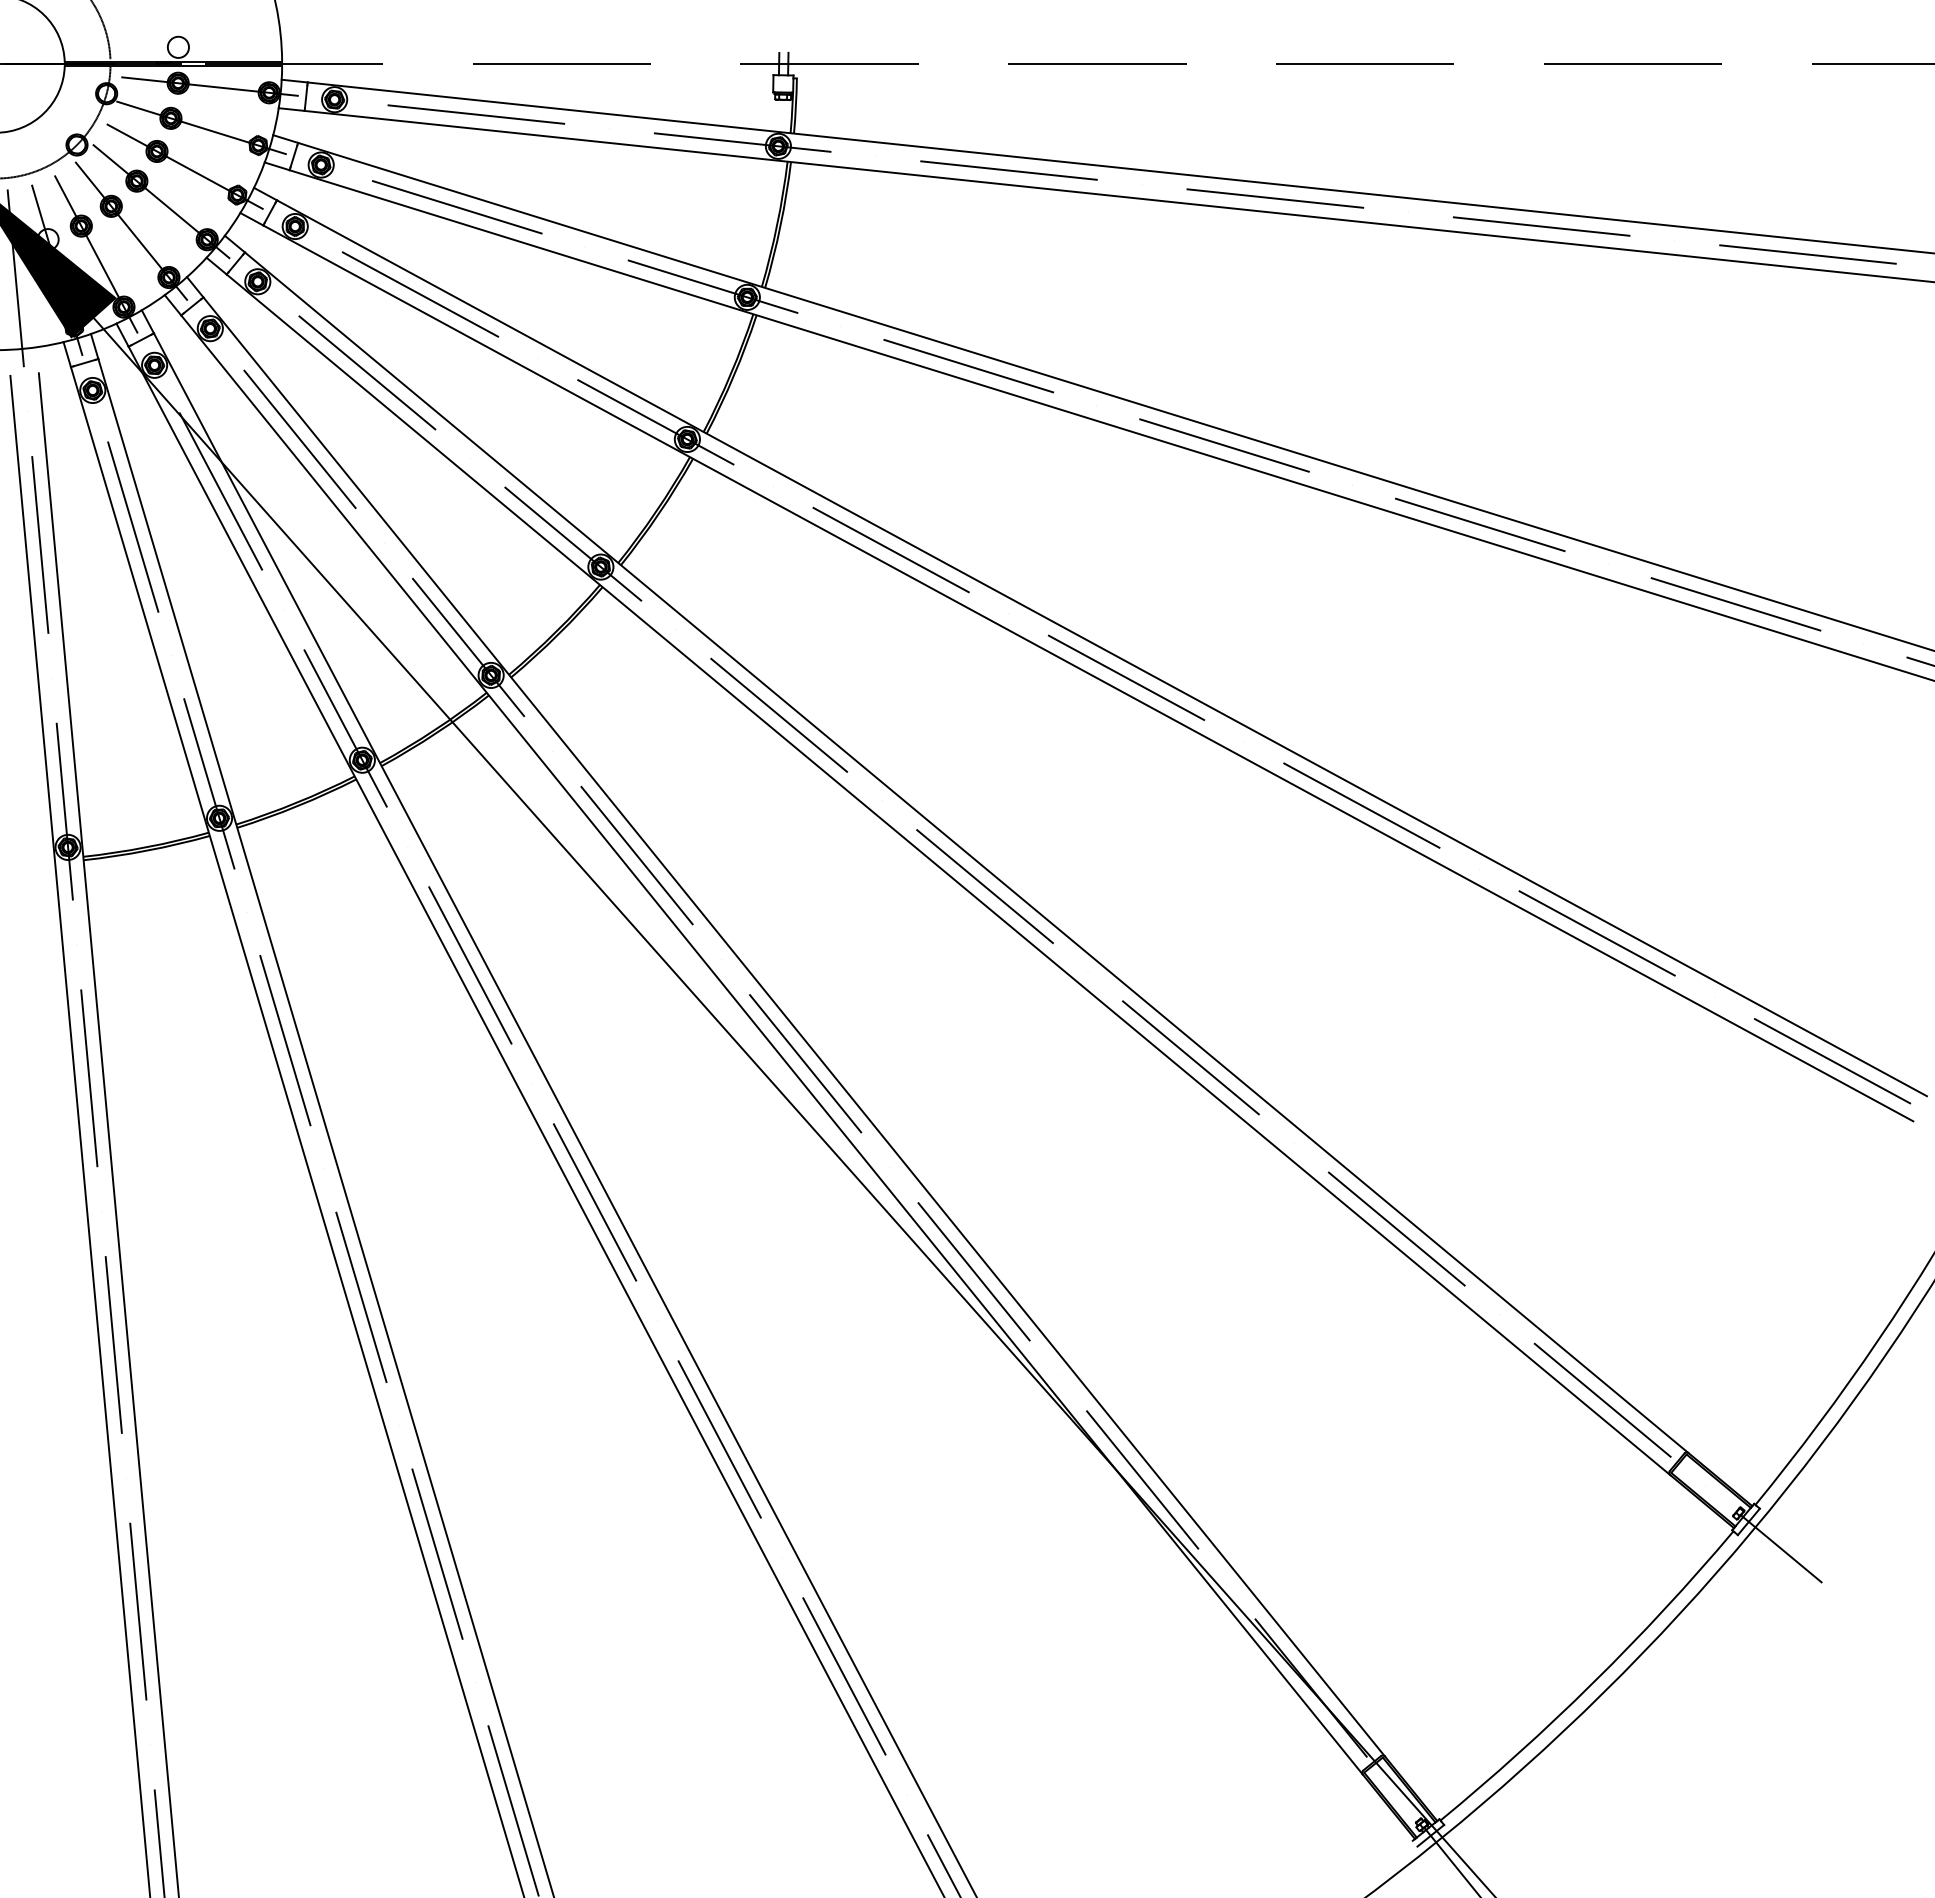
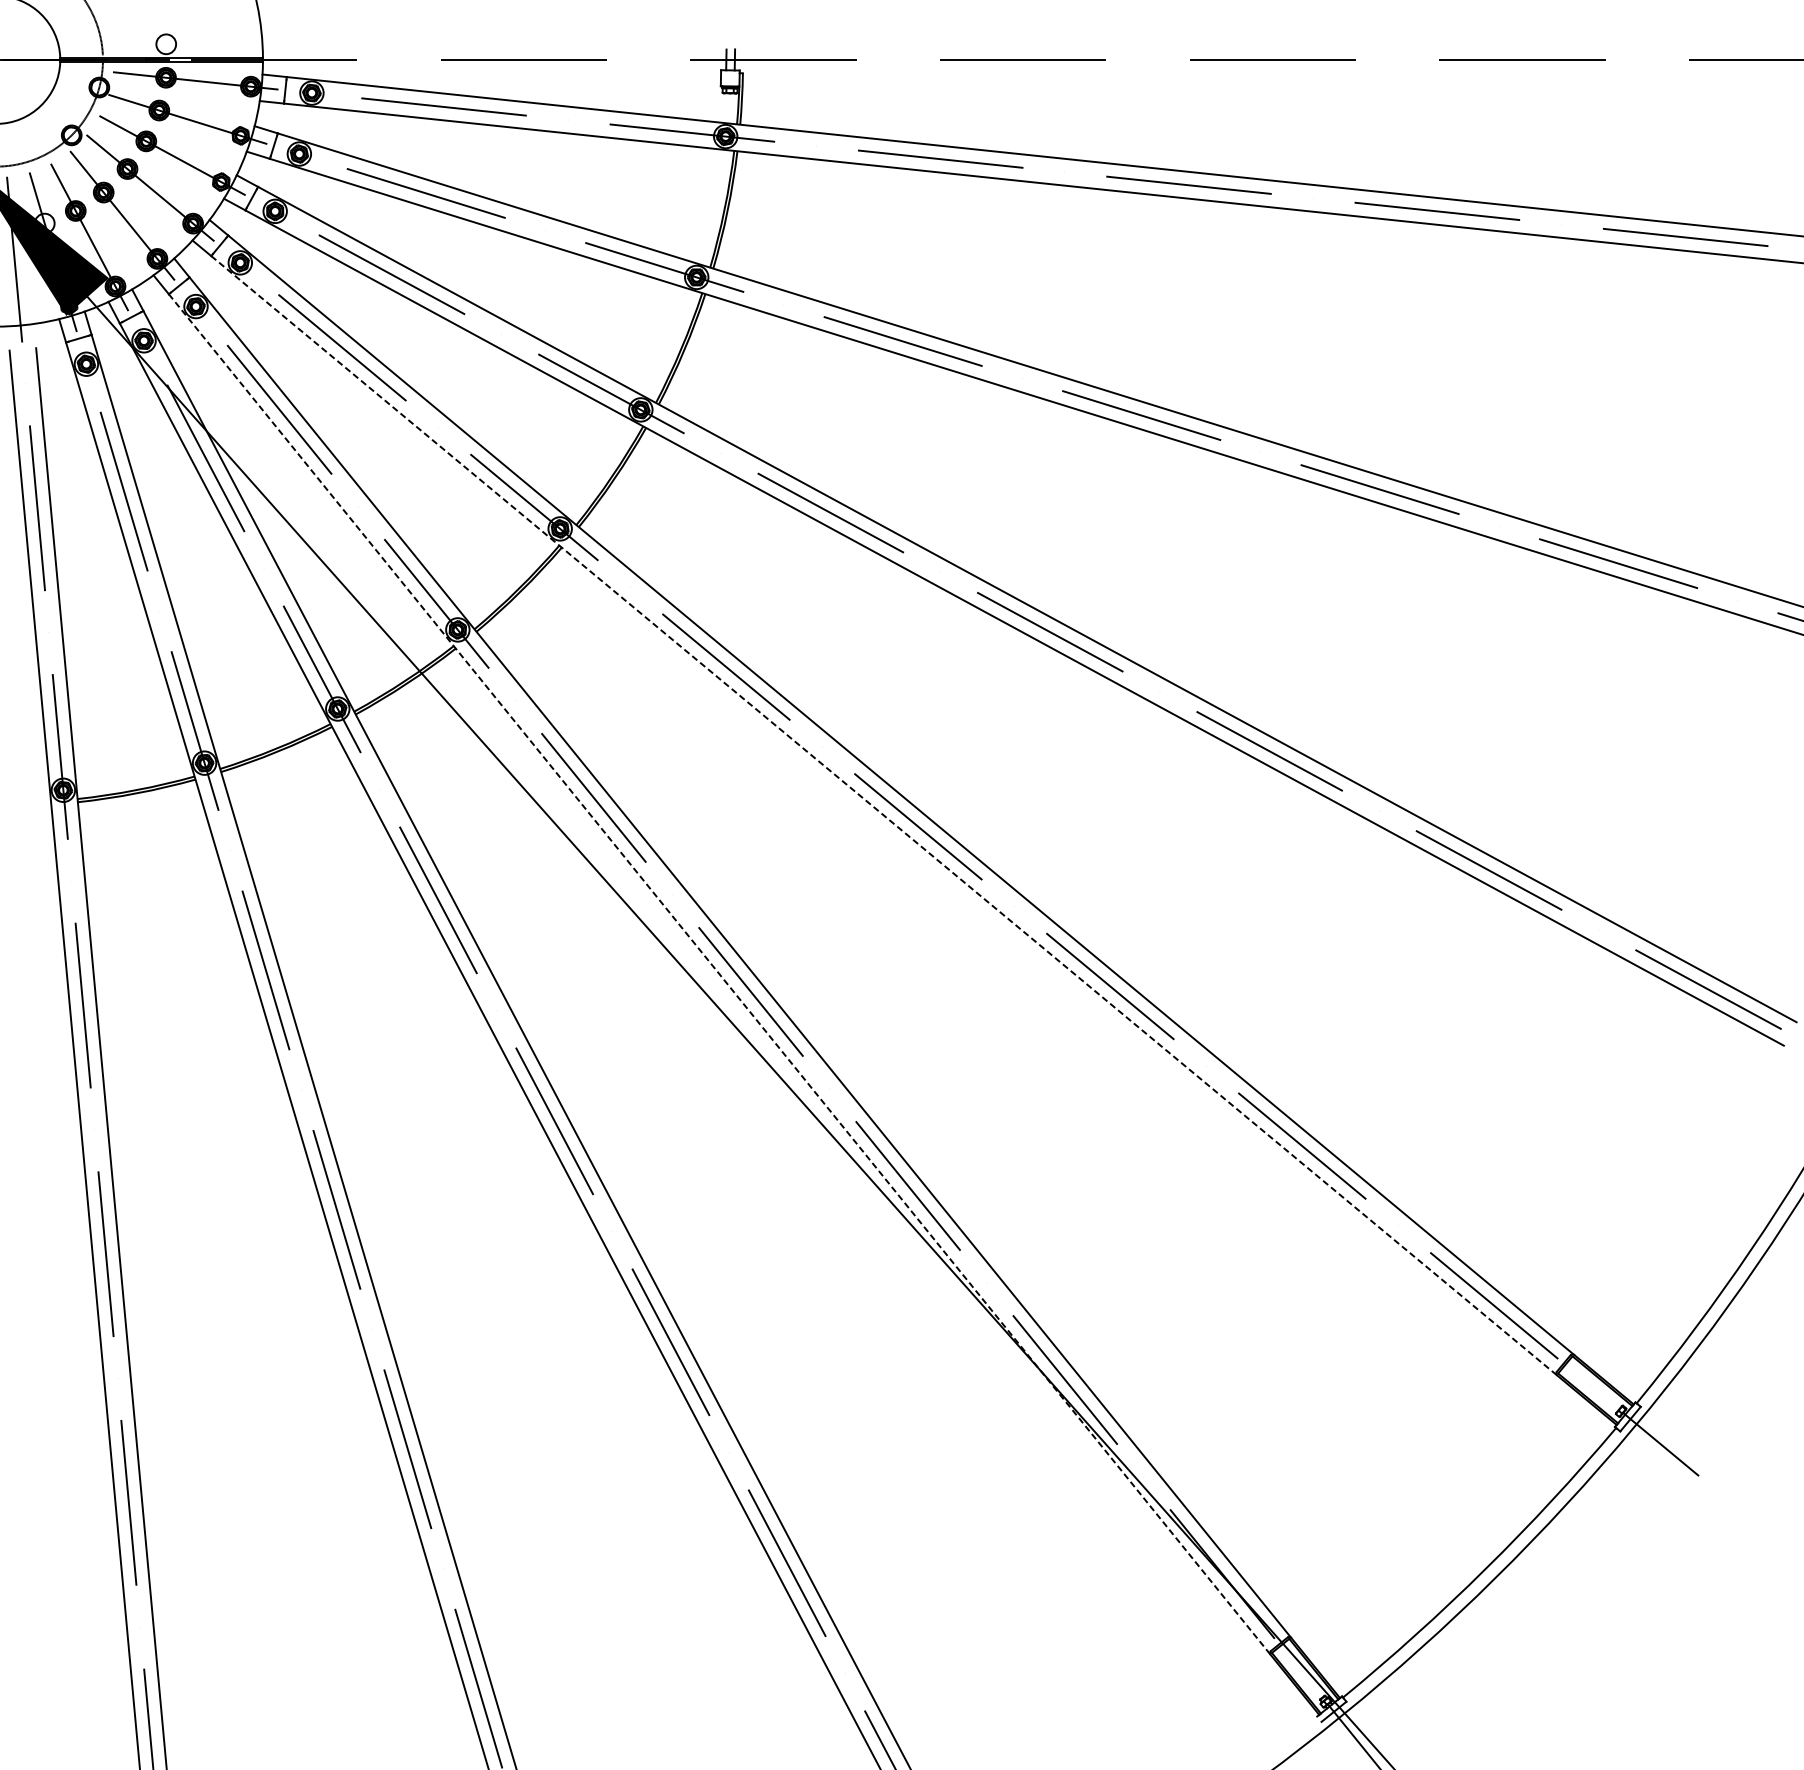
line: (948, 874) -> (884, 815), solid -> dashed
line: (772, 1044) -> (720, 974), solid -> dashed

